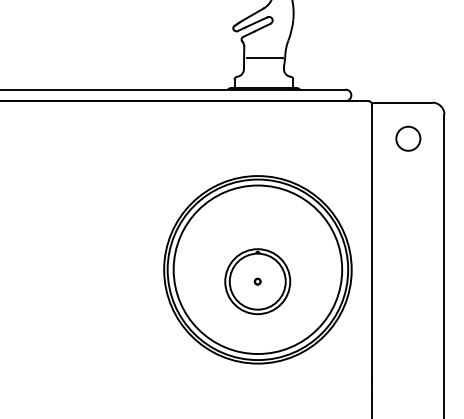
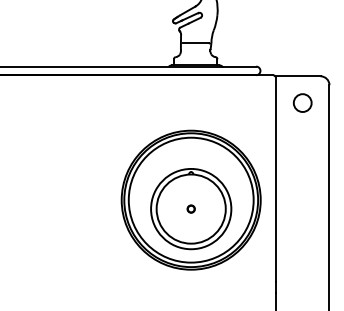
part: (257, 281) -> (190, 208), size x1.67

